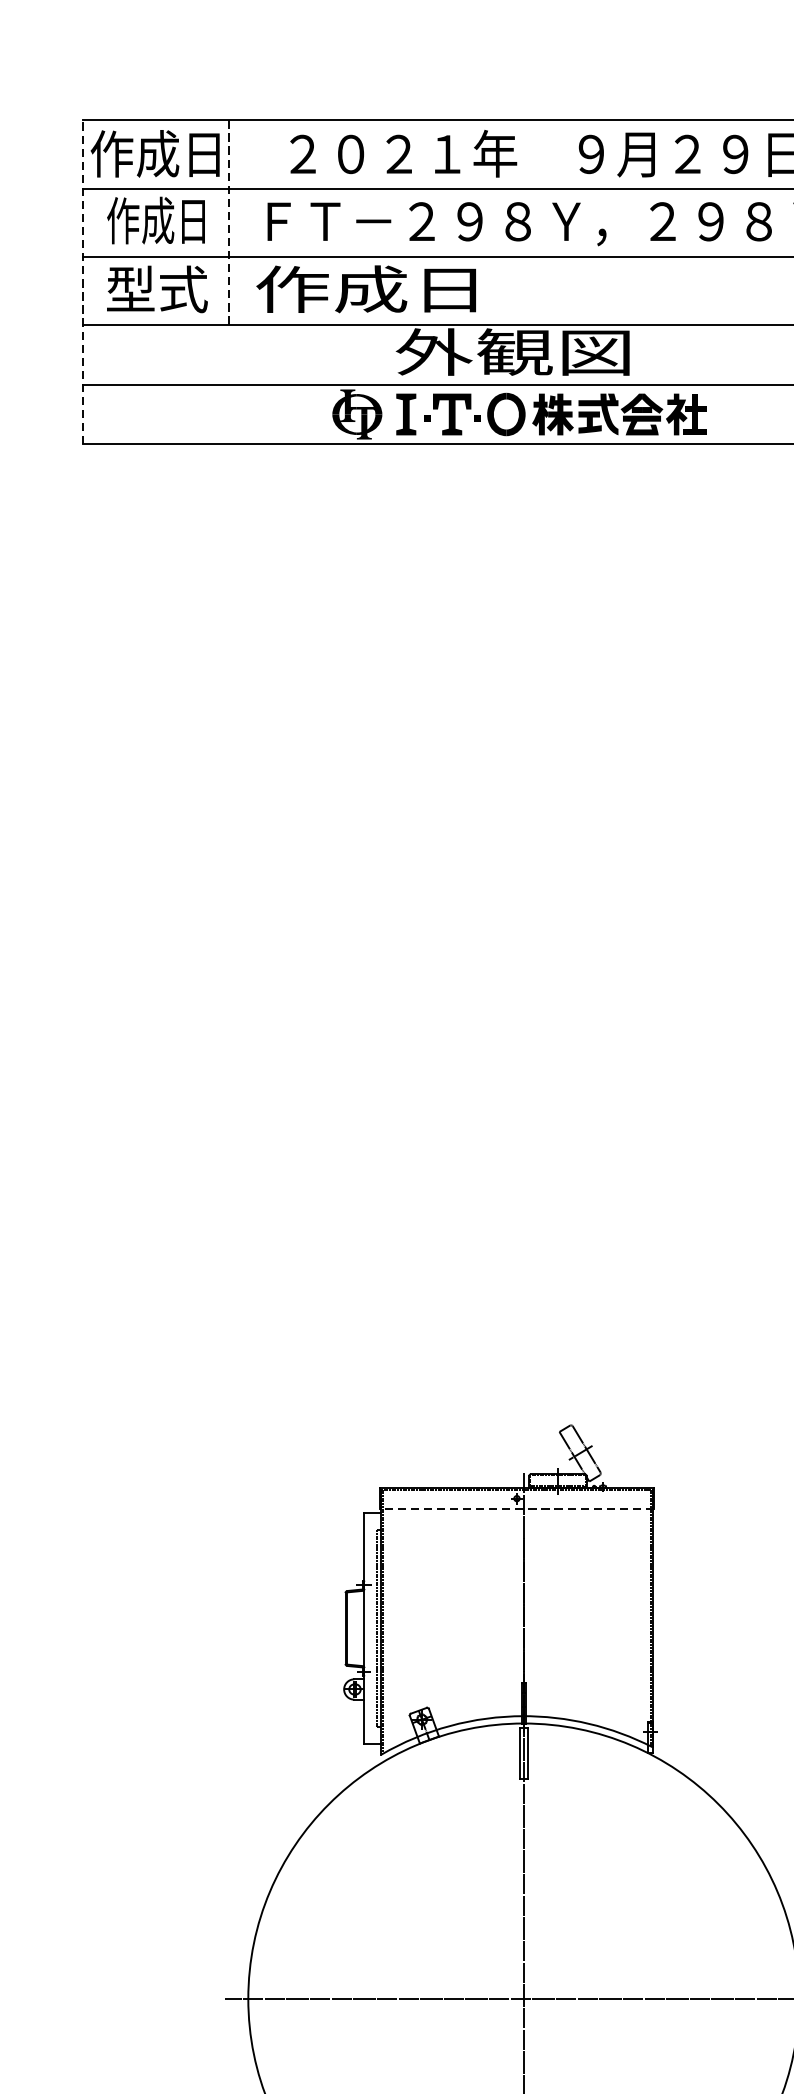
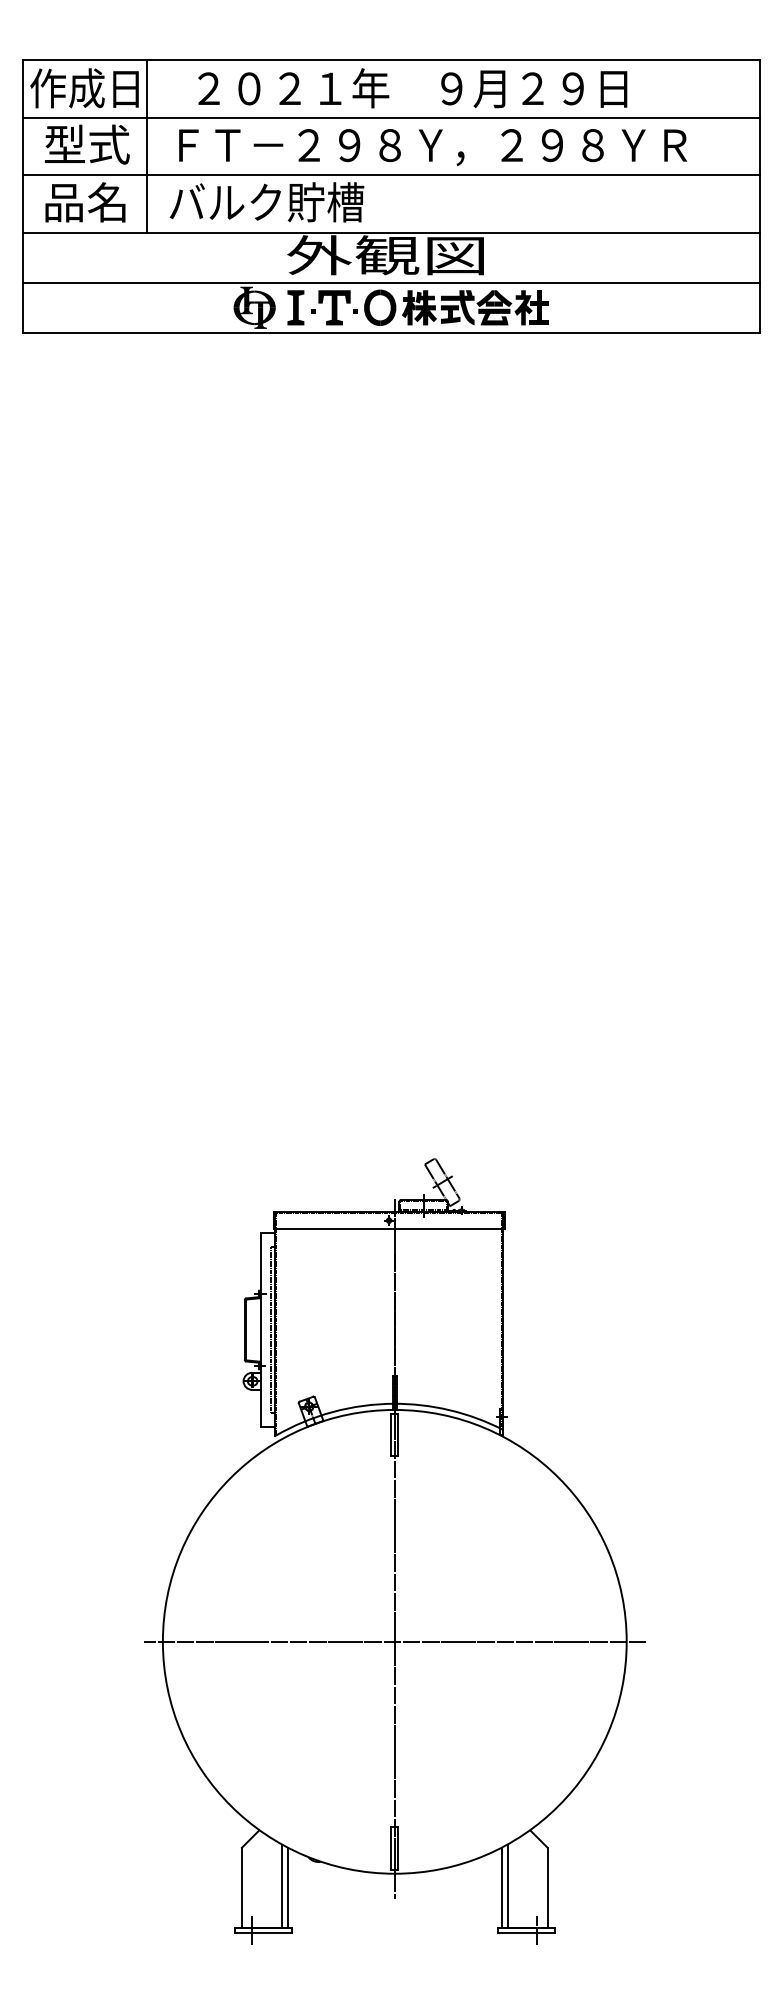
text: (157, 220) -> (86, 144), 作成日 -> 型式
line: (228, 222) -> (146, 146), dashed -> solid
line: (82, 282) -> (23, 196), dashed -> solid
text: (157, 289) -> (86, 202), 型式 -> 品名
text: (371, 289) -> (266, 202), 作成日 -> バルク貯槽
line: (517, 1509) -> (389, 1229), dashed -> solid

